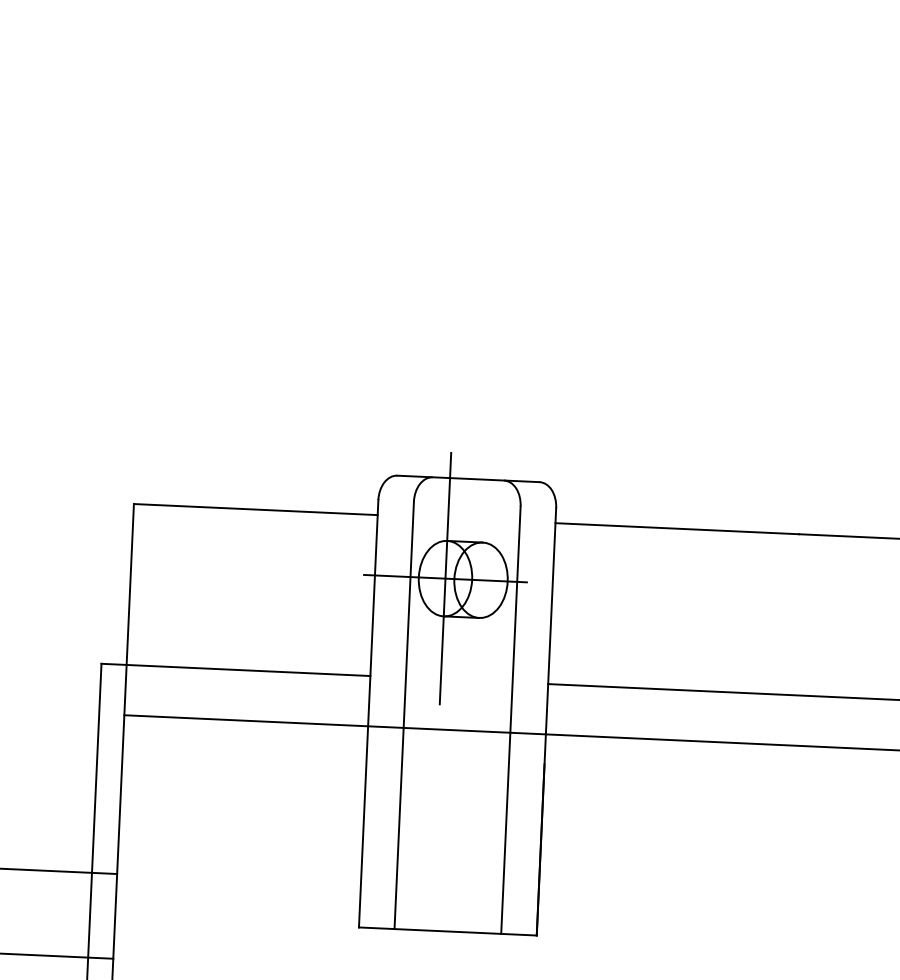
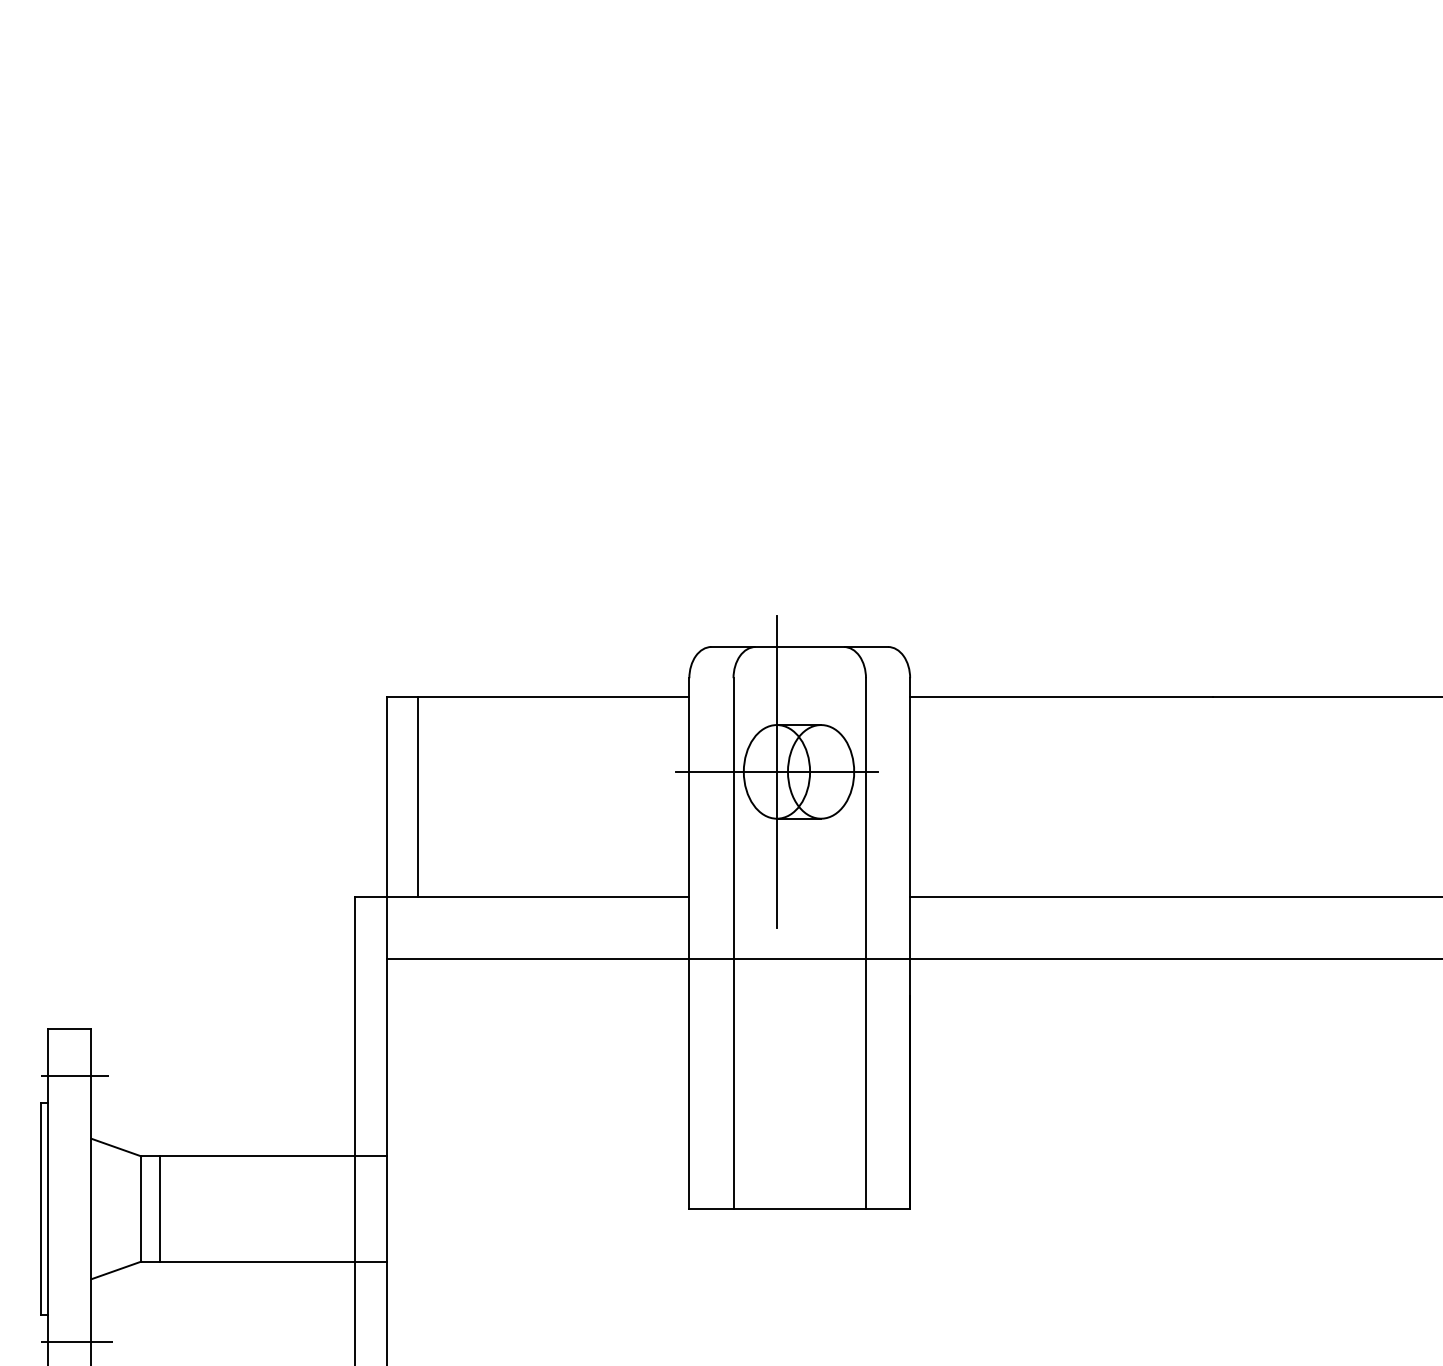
line: (155, 585) -> (417, 796), added

